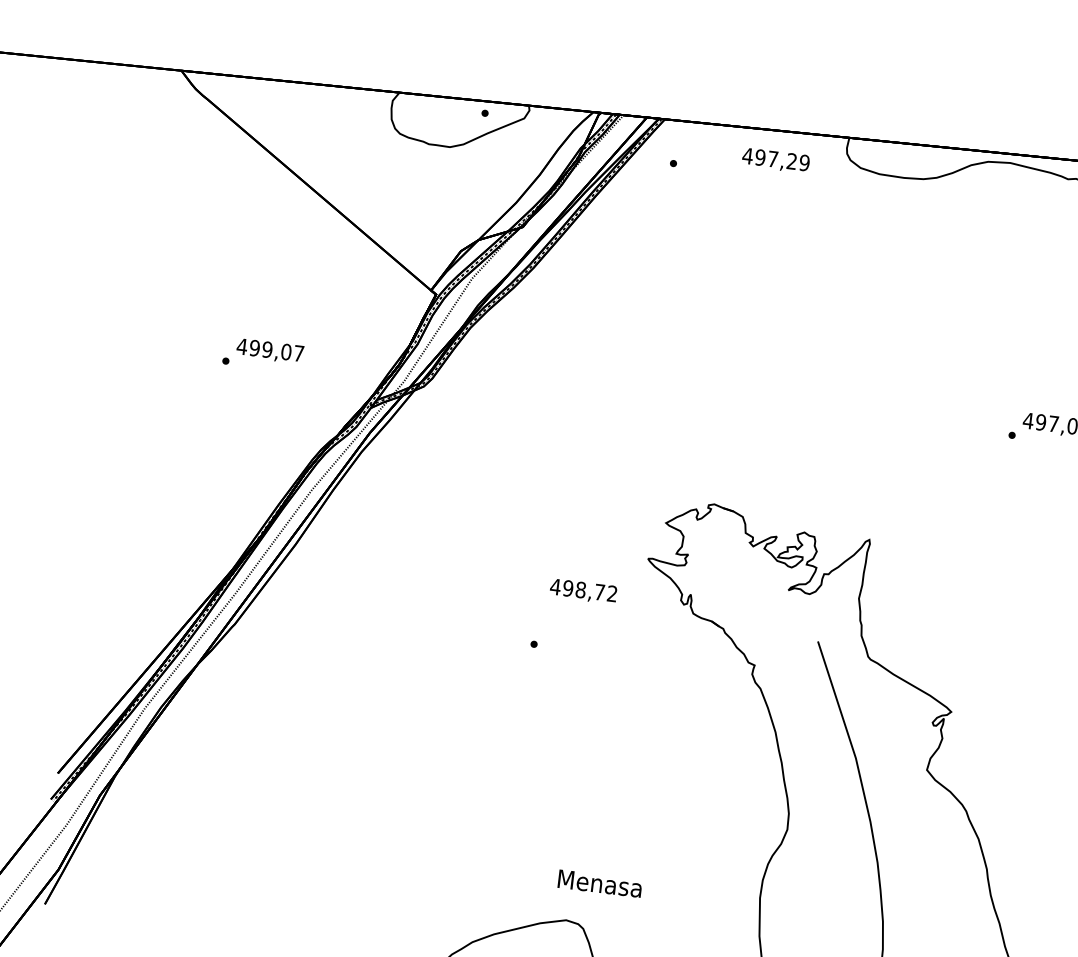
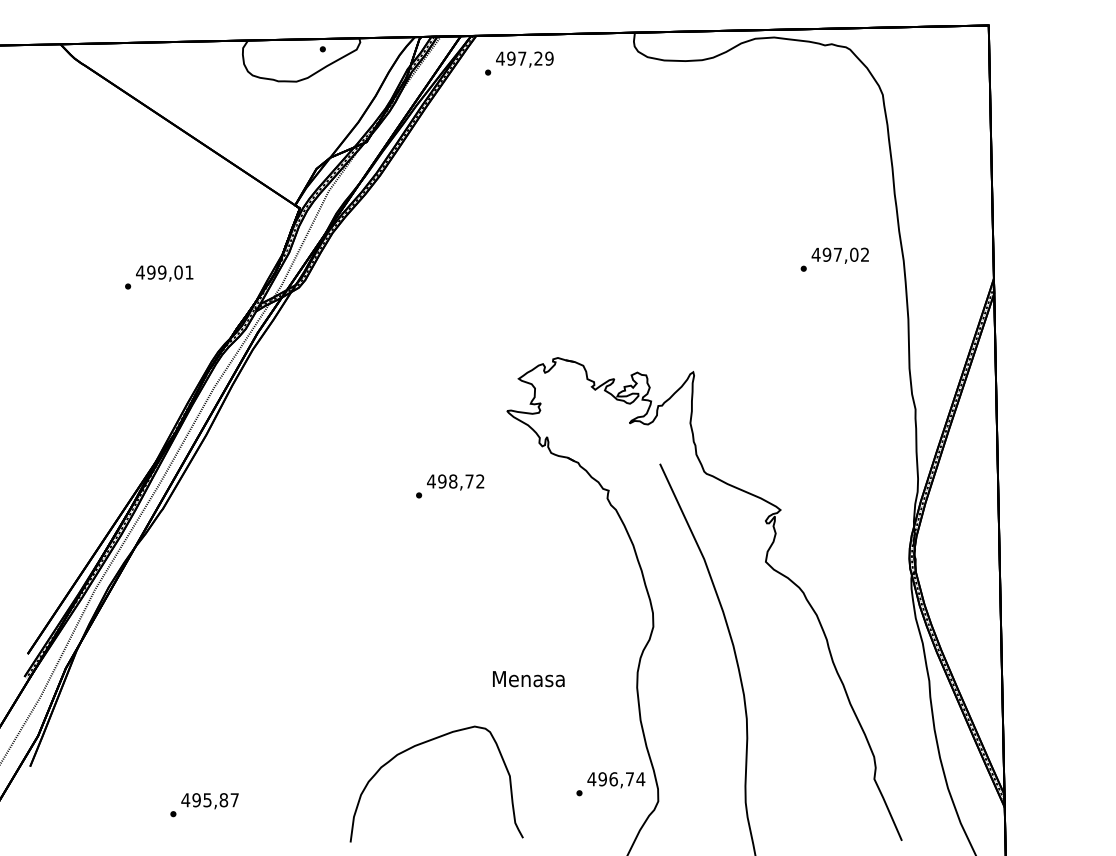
text: (775, 160) -> (524, 59), moved
text: (299, 353) -> (189, 272), 499,07 -> 499,01
text: (583, 591) -> (455, 482), moved
text: (599, 884) -> (528, 679), moved

